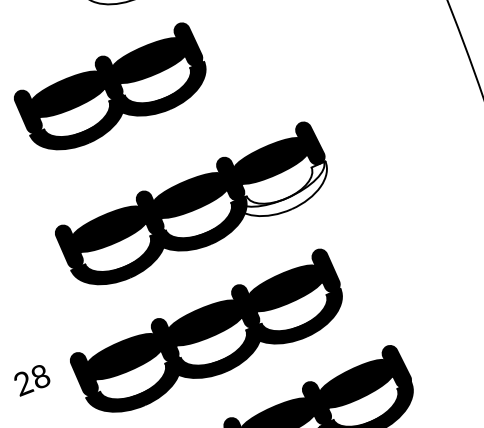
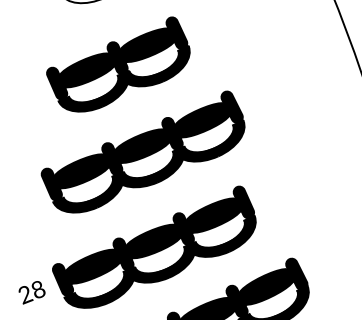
part: (110, 86) -> (118, 64), moved
fill: (280, 187) -> (209, 140), added
text: (31, 380) -> (31, 292), moved

